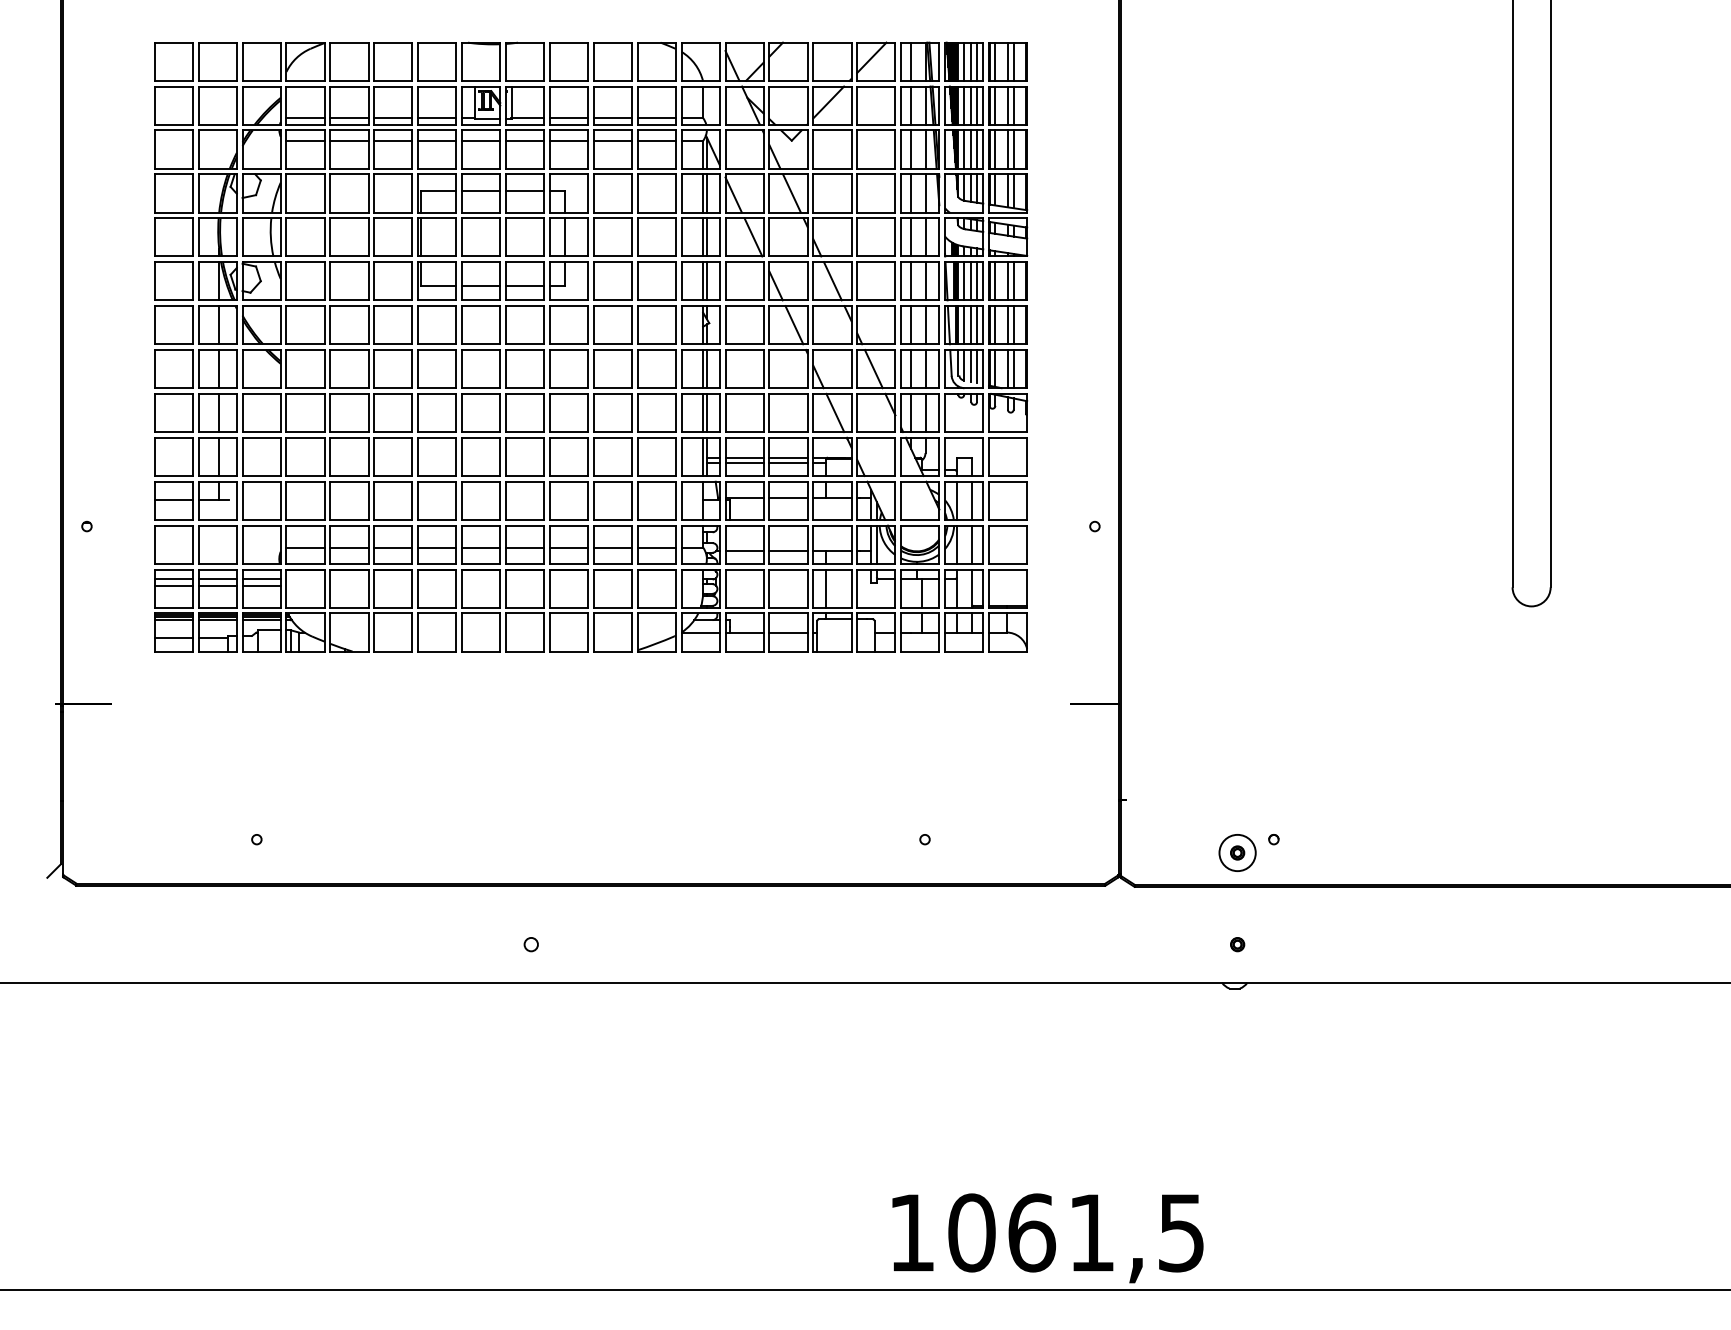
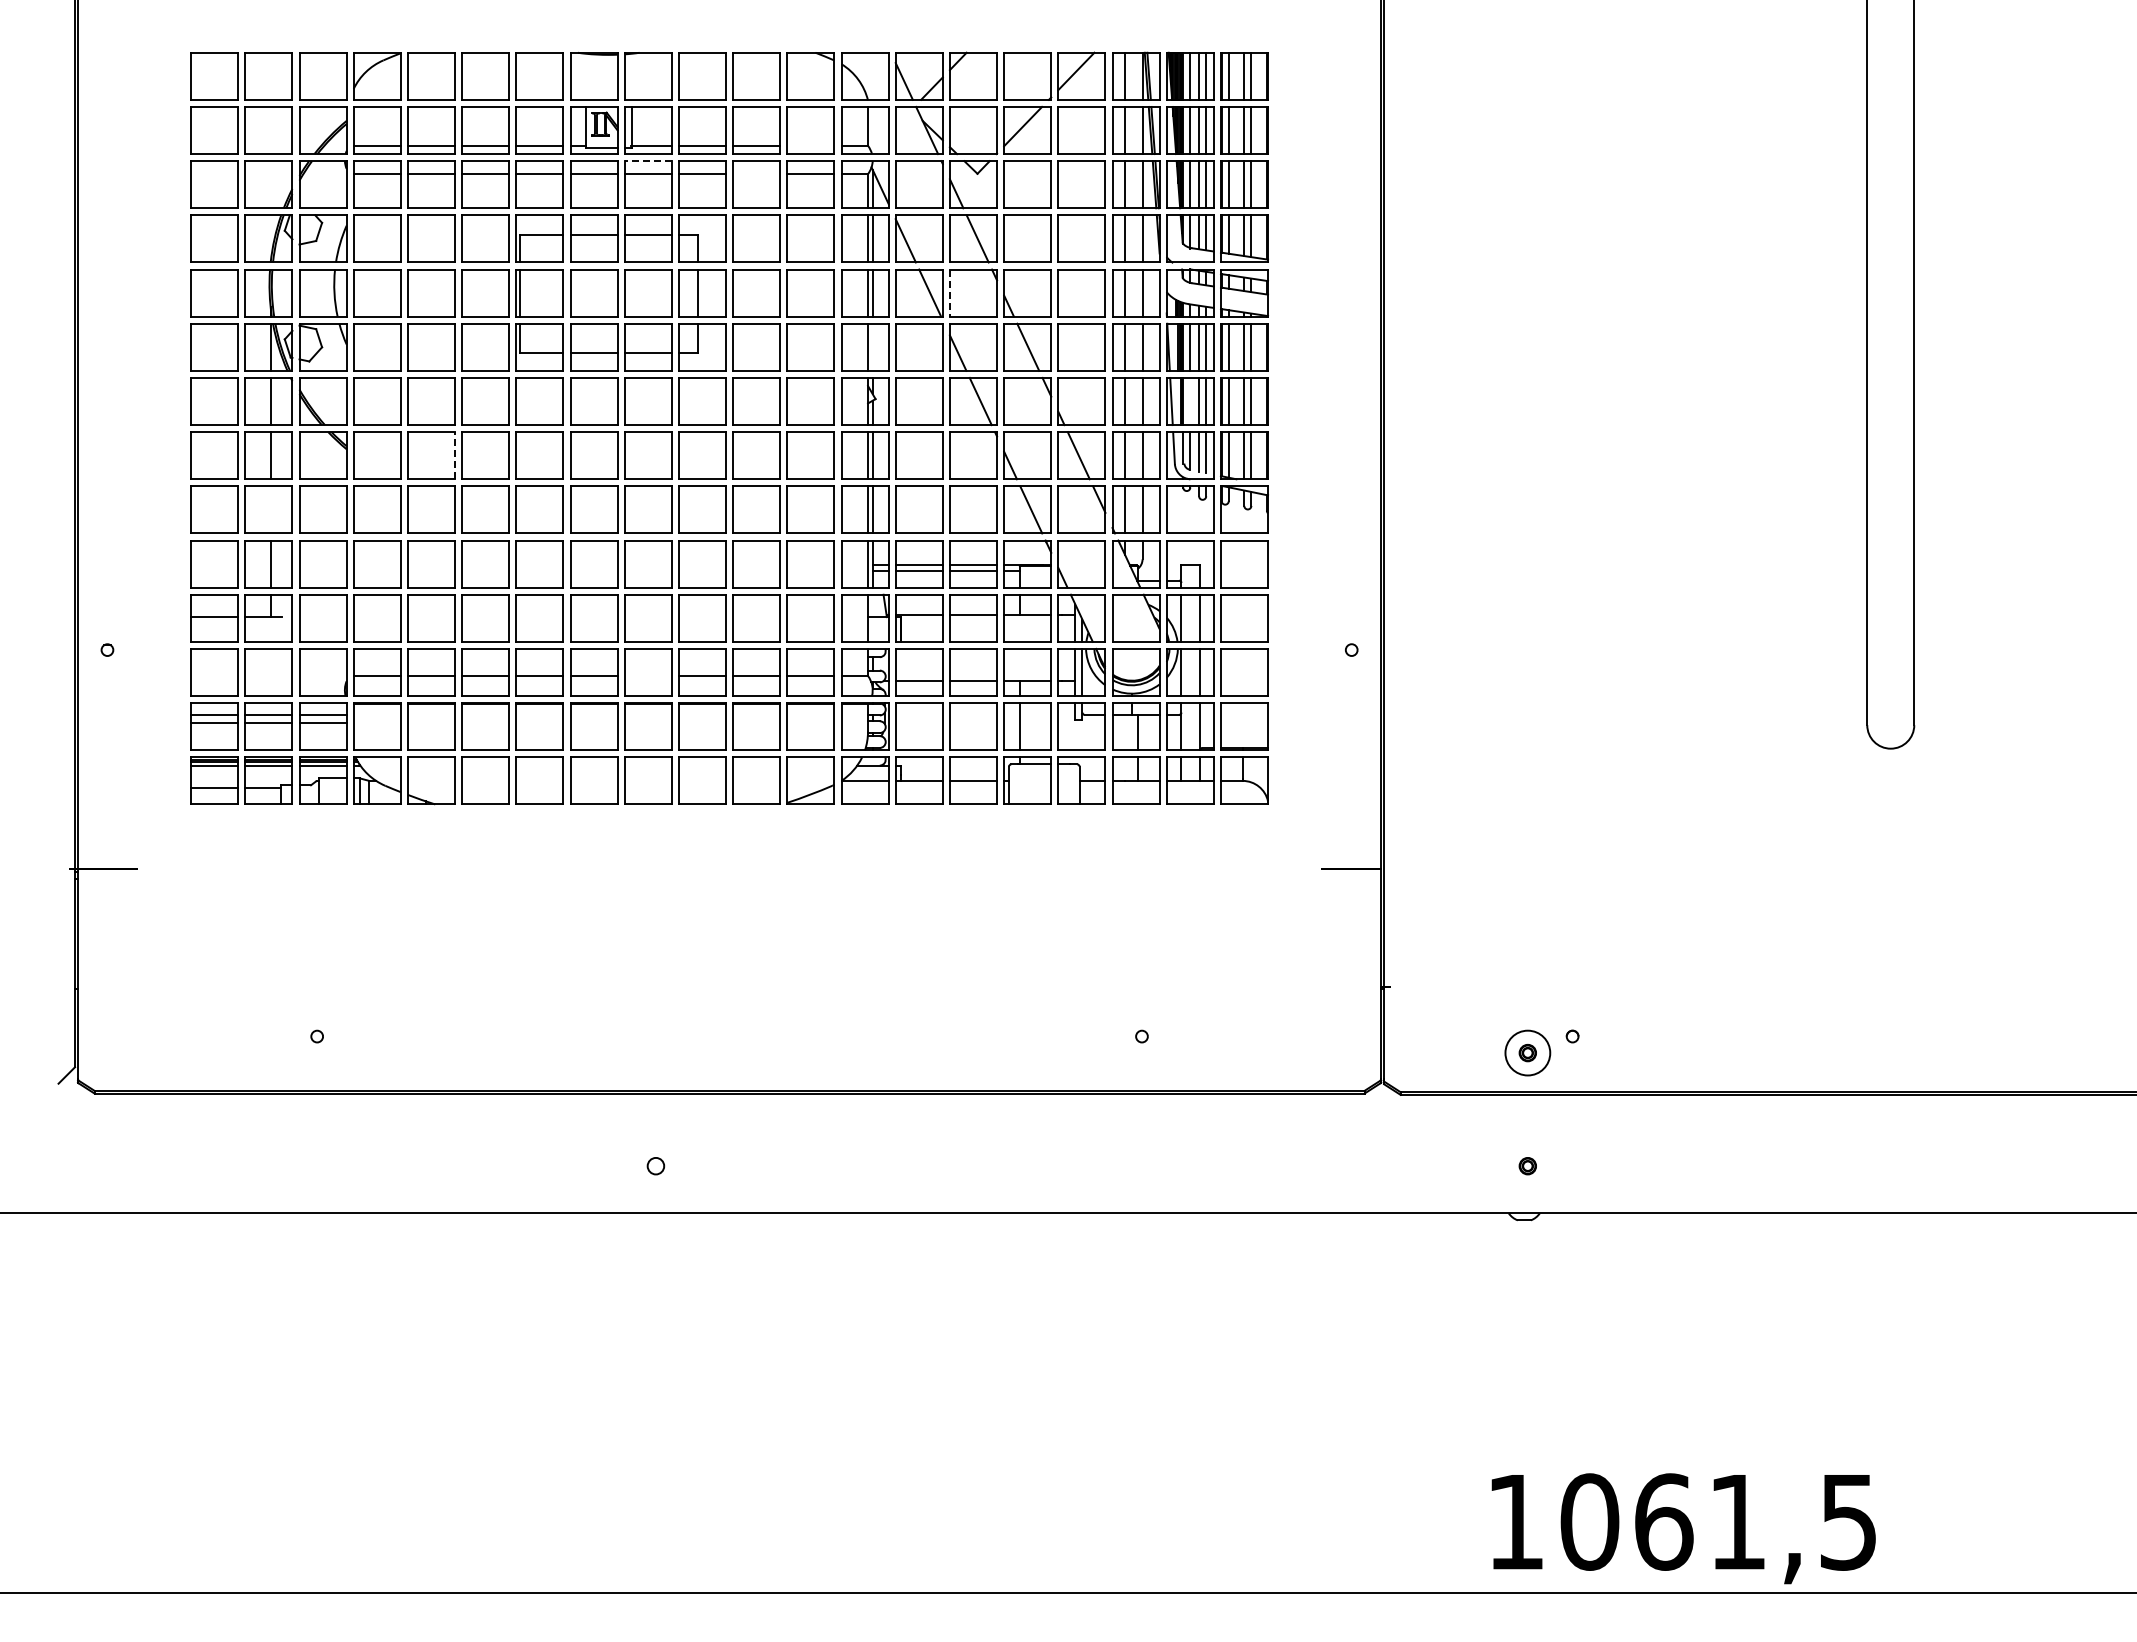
line: (656, 117) -> (810, 145), removed
line: (525, 130) -> (648, 161), solid -> dashed
line: (612, 141) -> (756, 174), removed
line: (769, 237) -> (949, 293), solid -> dashed
line: (706, 280) -> (872, 346), removed
line: (964, 325) -> (1190, 401), removed
line: (368, 368) -> (455, 455), solid -> dashed
line: (219, 412) -> (270, 509), removed
line: (524, 547) -> (647, 676), removed
text: (1047, 1238) -> (1683, 1528), moved

